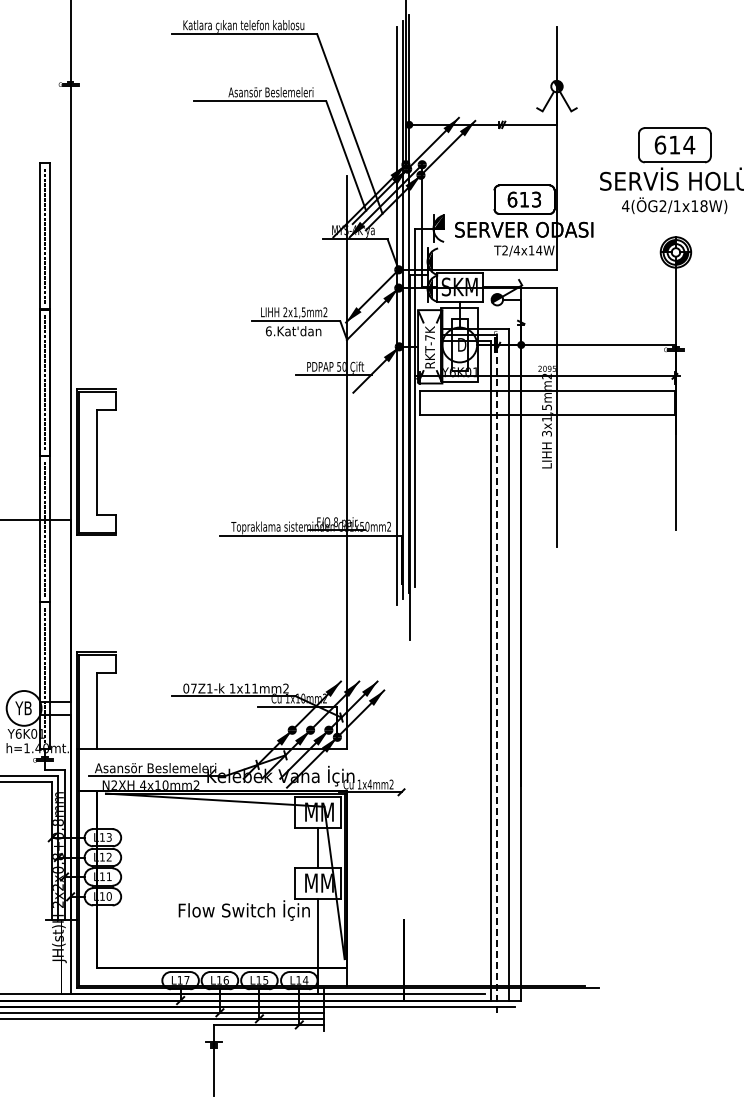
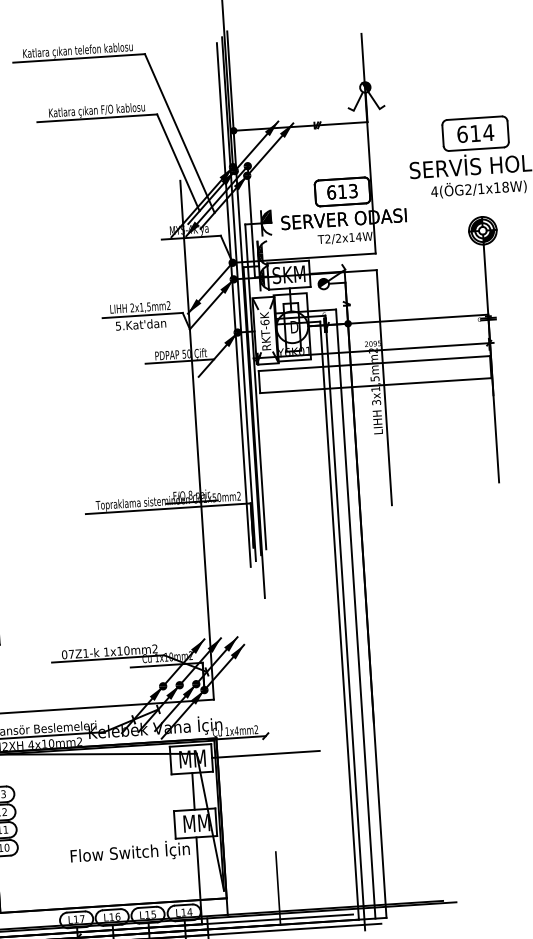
text: (260, 93) -> (97, 111), Asansör Beslemeleri -> Katlara çıkan F/O kablosu
text: (516, 250) -> (338, 238), T2/4x14W -> T2/2x14W
text: (268, 331) -> (118, 326), 6.Kat'dan -> 5.Kat'dan
text: (430, 337) -> (265, 322), RKT-7K -> RKT-6K
line: (496, 673) -> (344, 622), dashed -> solid
text: (254, 688) -> (126, 650), 1x11mm2 -> 1x10mm2
line: (399, 812) -> (265, 754), added

